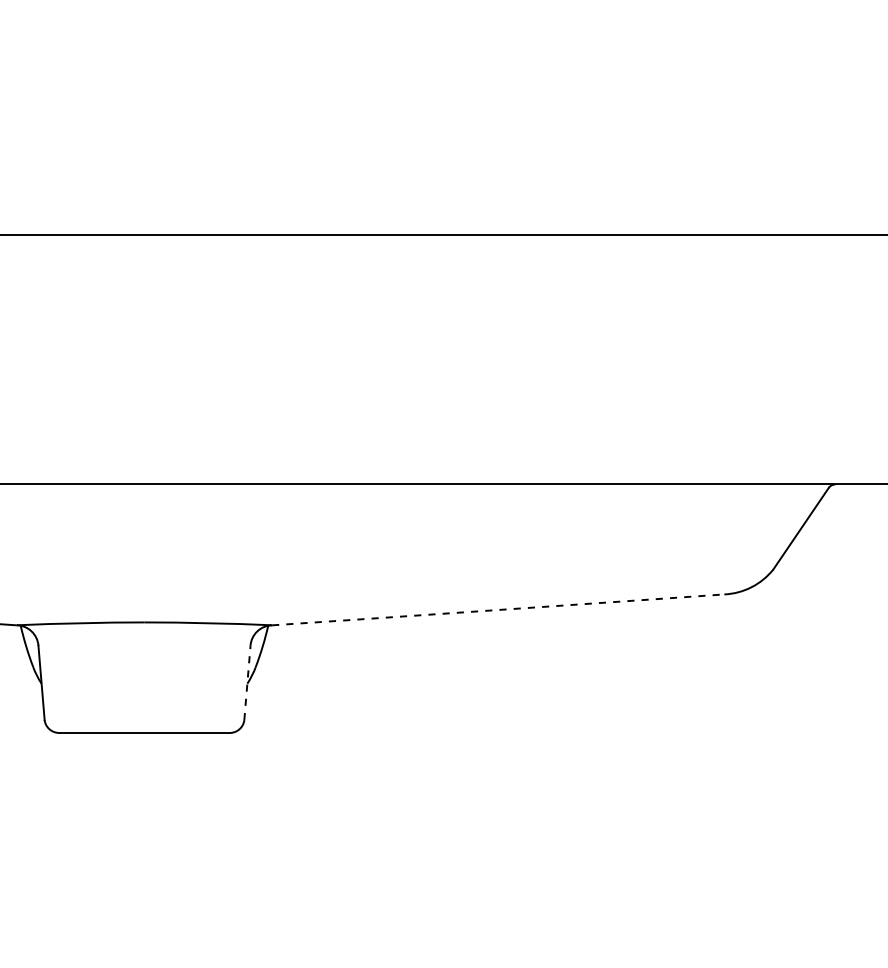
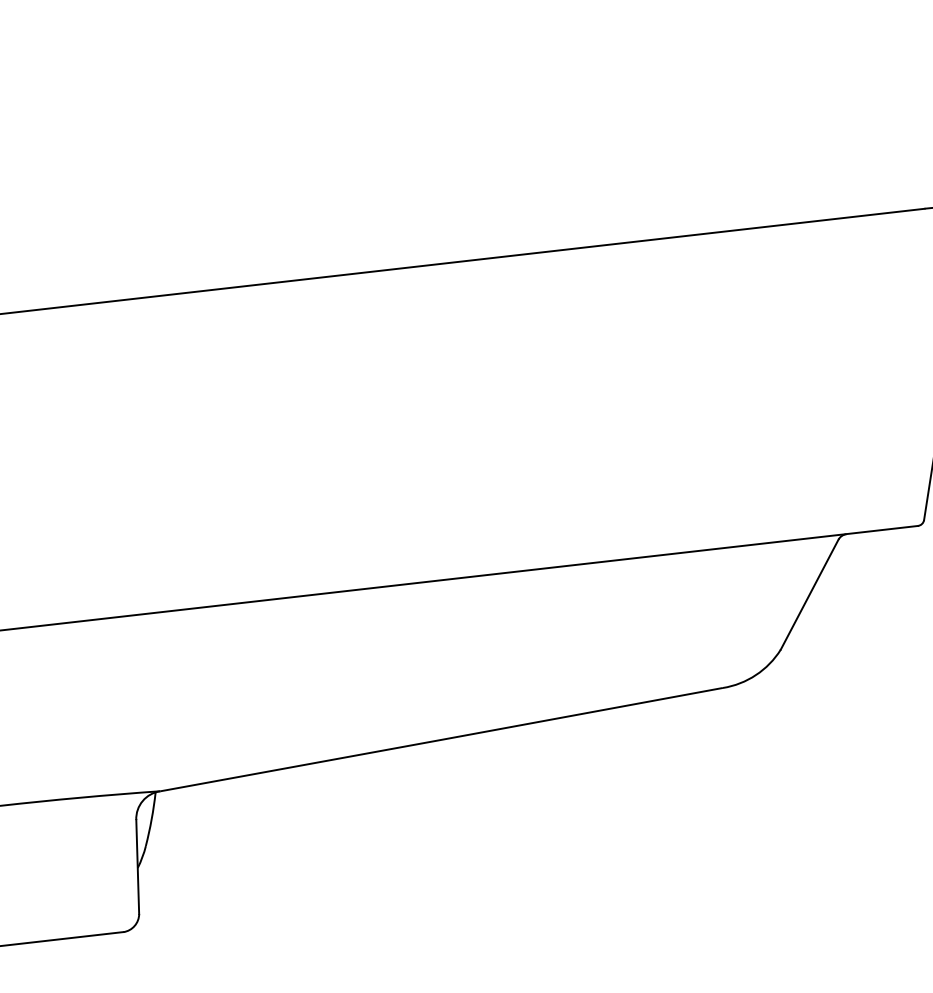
arc: (498, 610) -> (442, 740), dashed -> solid
line: (247, 682) -> (137, 866), dashed -> solid

